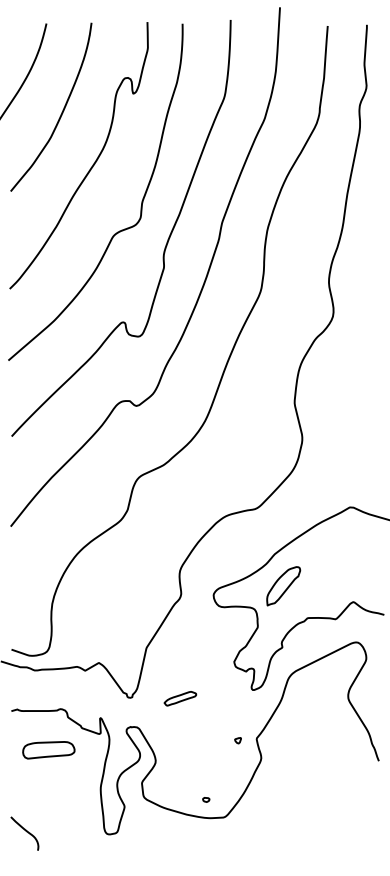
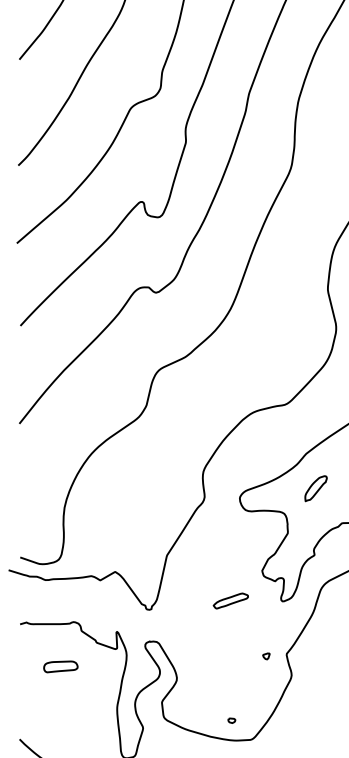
part: (283, 586) -> (315, 488), size x0.6
part: (180, 698) -> (231, 600), moved
part: (48, 750) -> (60, 667), size x0.6

